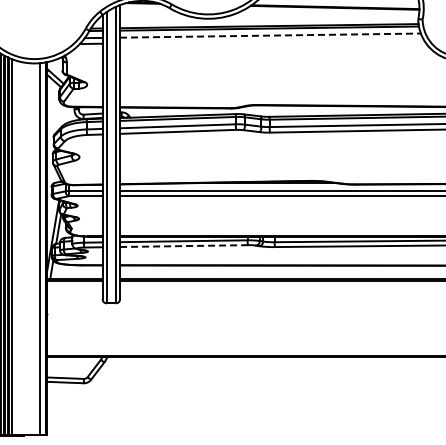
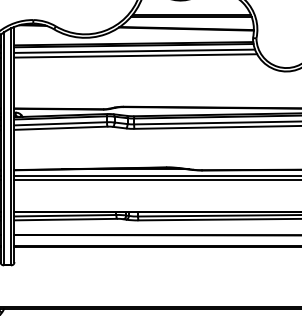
line: (270, 35) -> (134, 51), dashed -> solid
line: (271, 41) -> (135, 55), added
line: (183, 246) -> (65, 219), dashed -> solid

